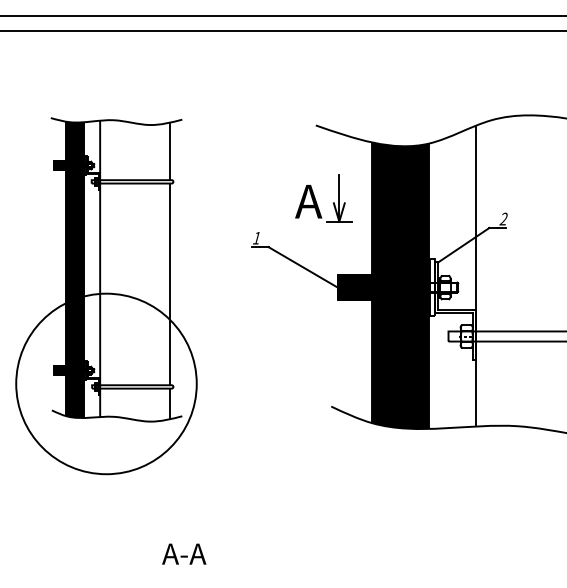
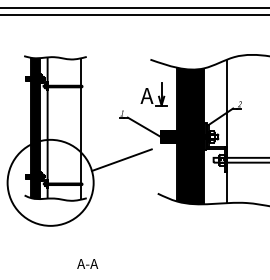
line: (255, 334) -> (121, 159), added

